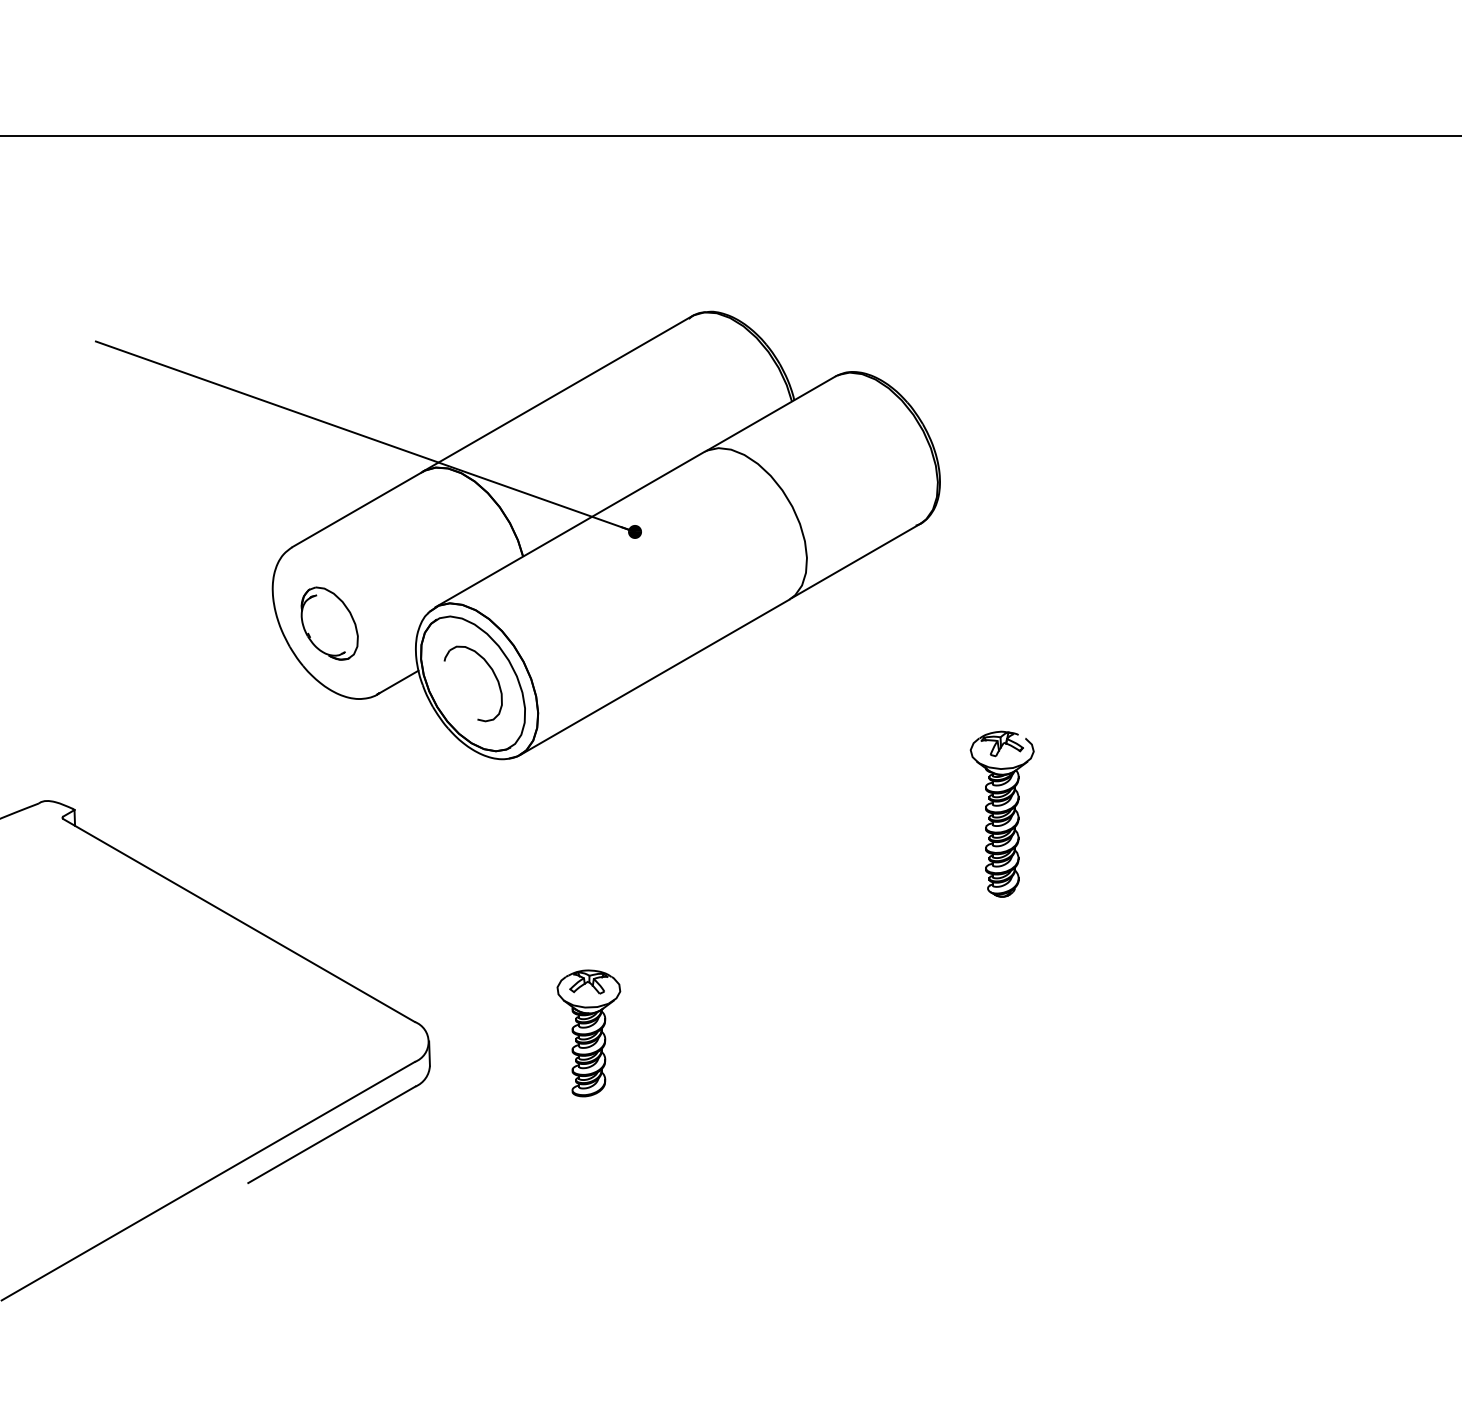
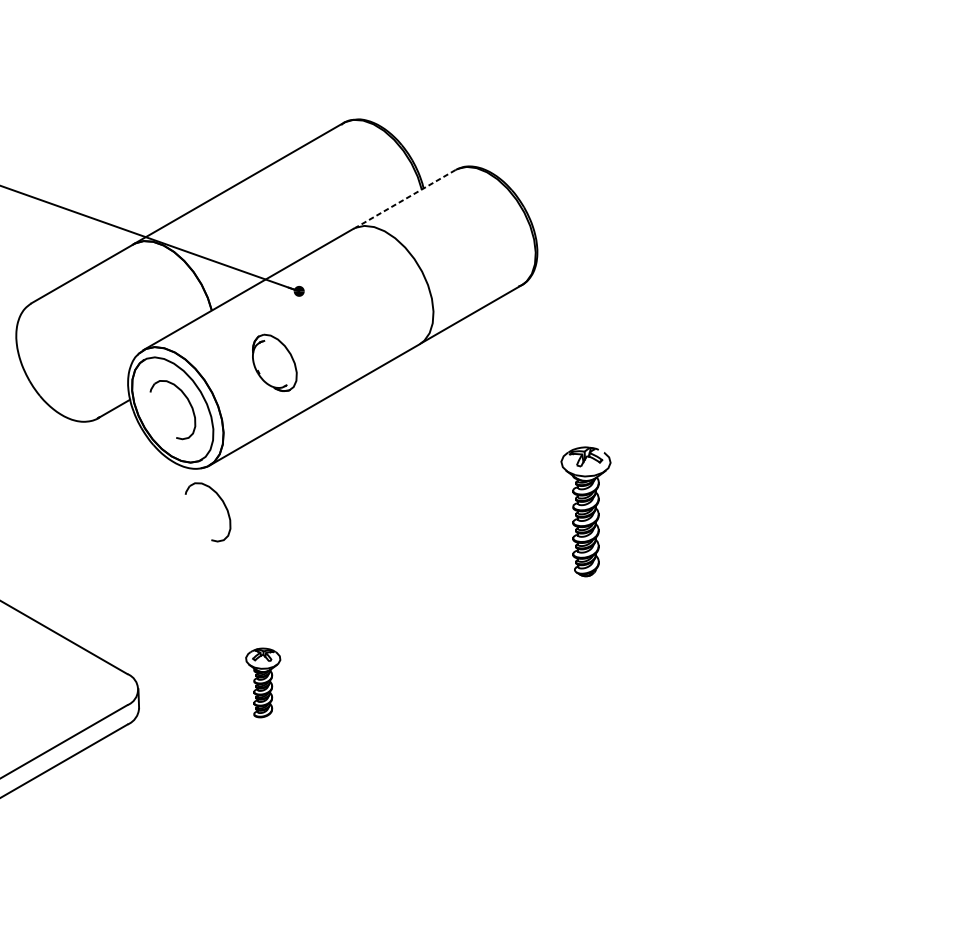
line: (770, 413) -> (405, 198), solid -> dashed
part: (329, 623) -> (274, 362), moved
part: (537, 803) -> (223, 503), added
part: (588, 1033) -> (262, 683), size x0.7

